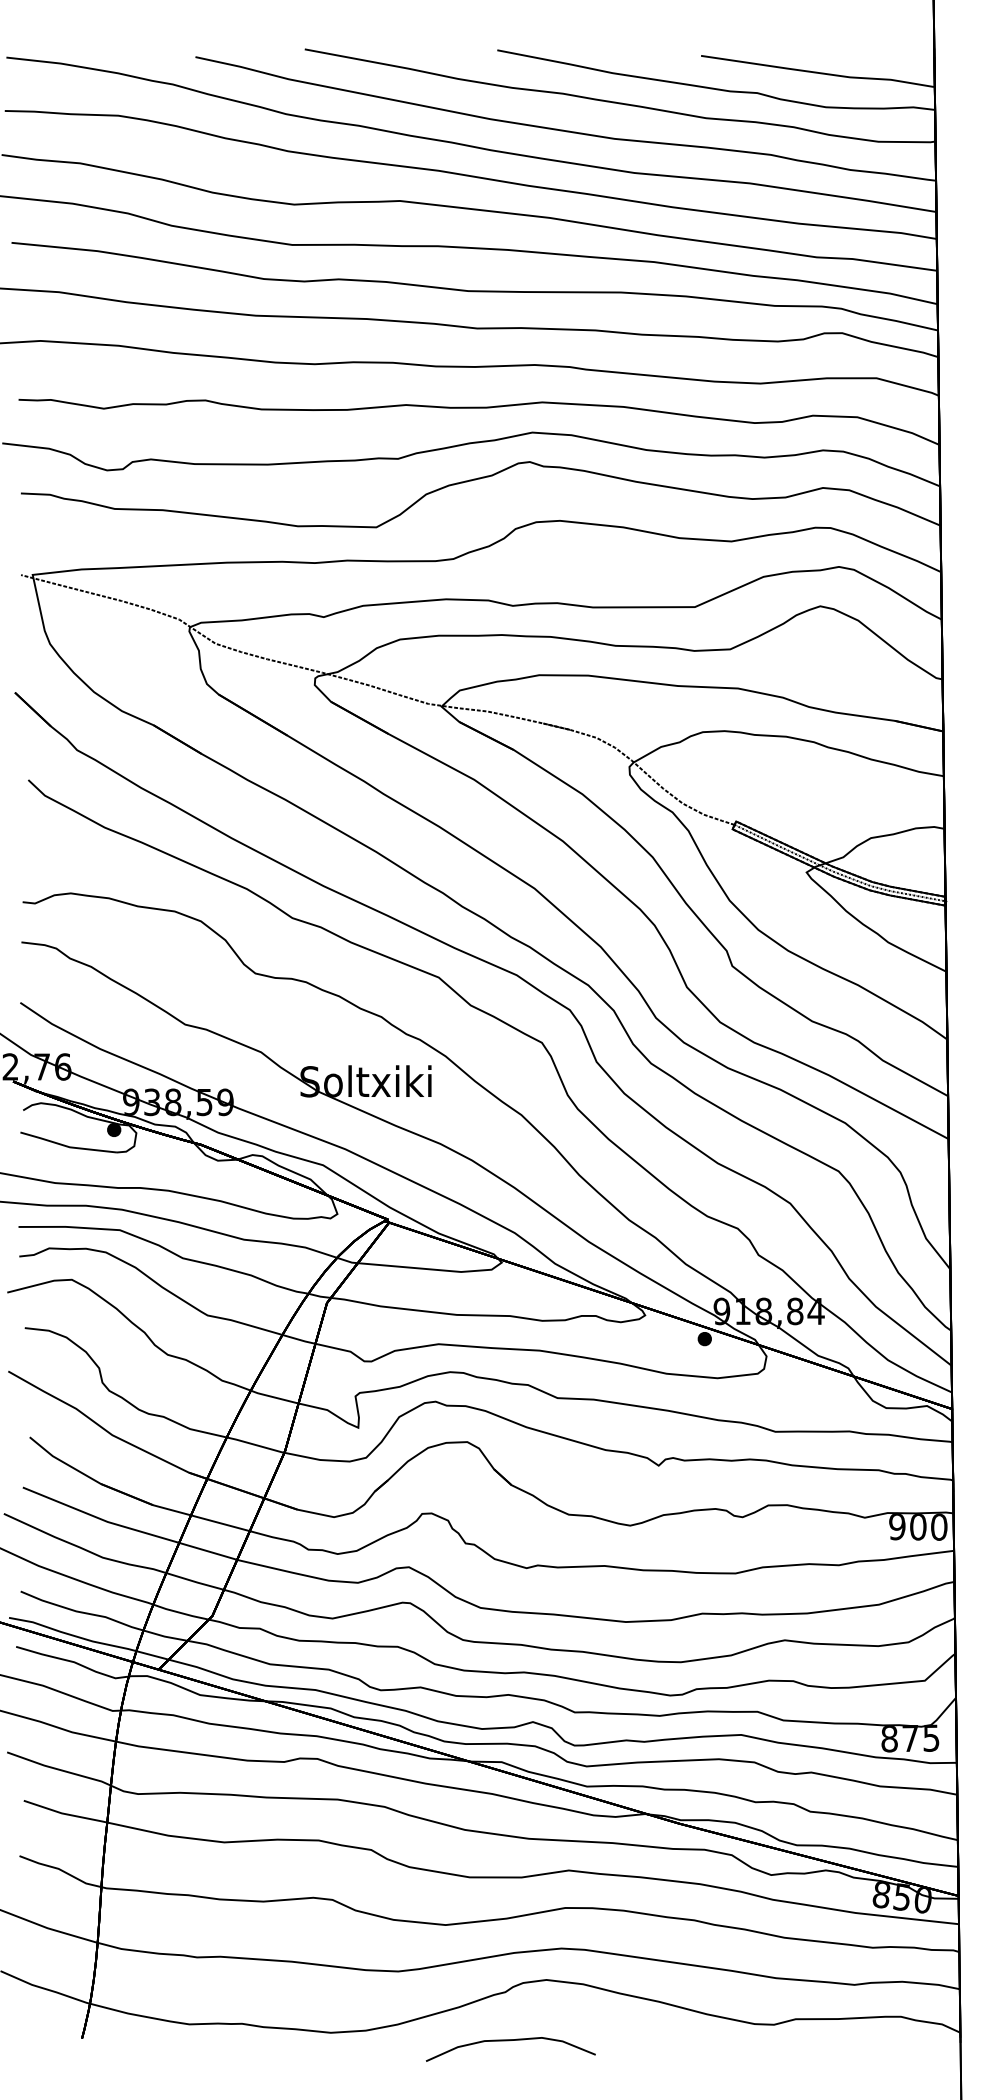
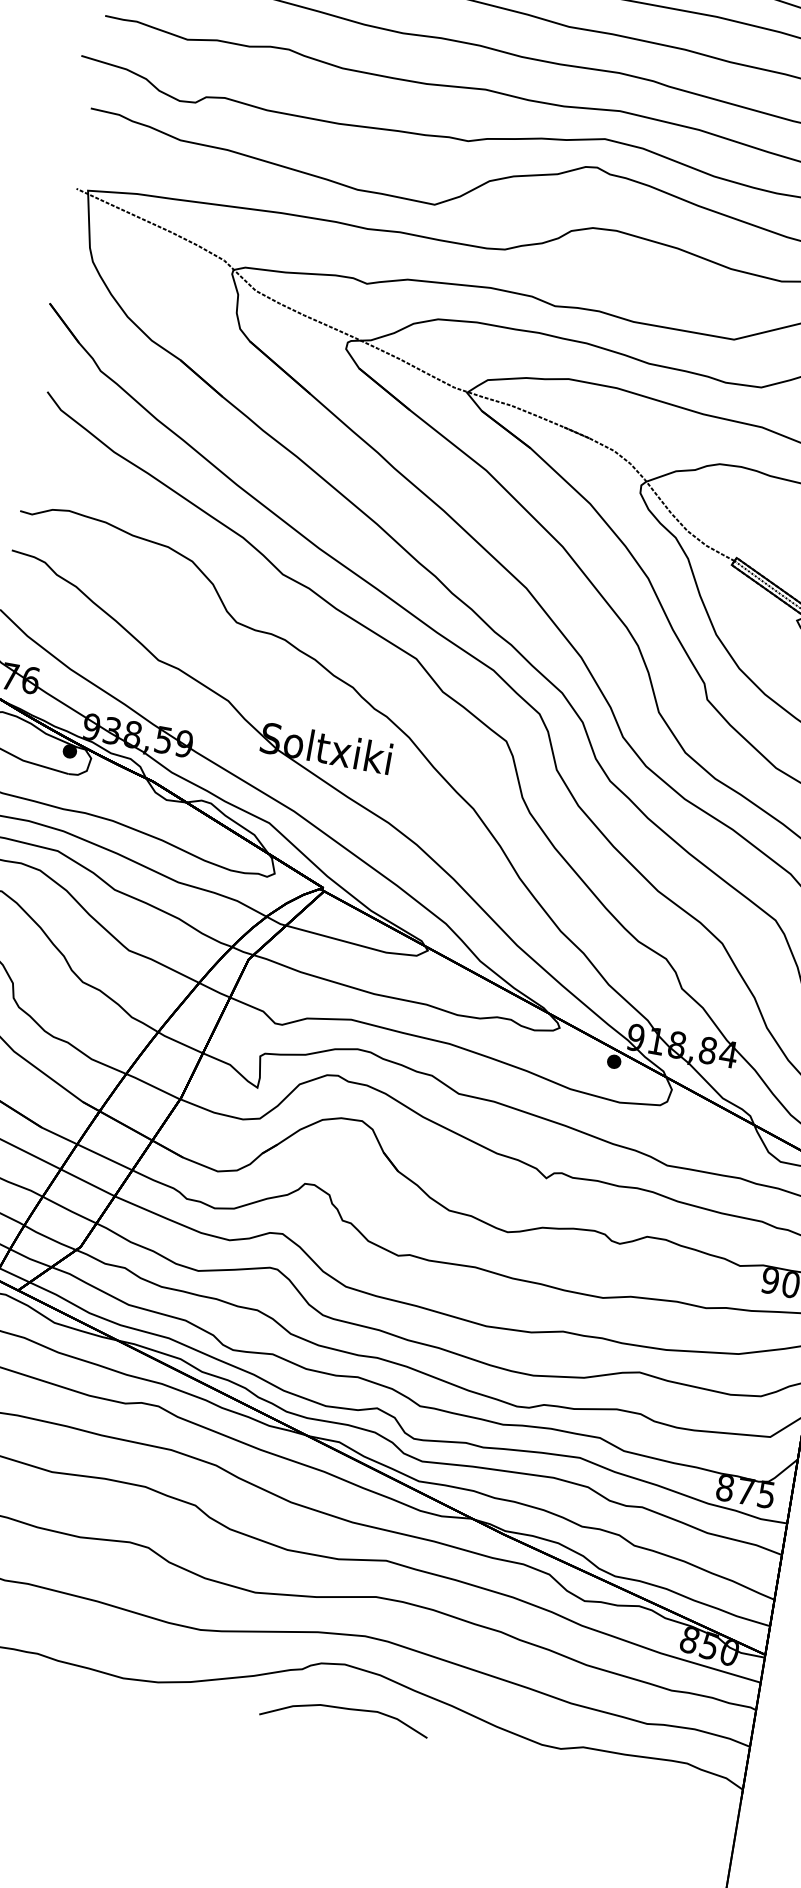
curve: (509, 2041) -> (344, 1709), moved

